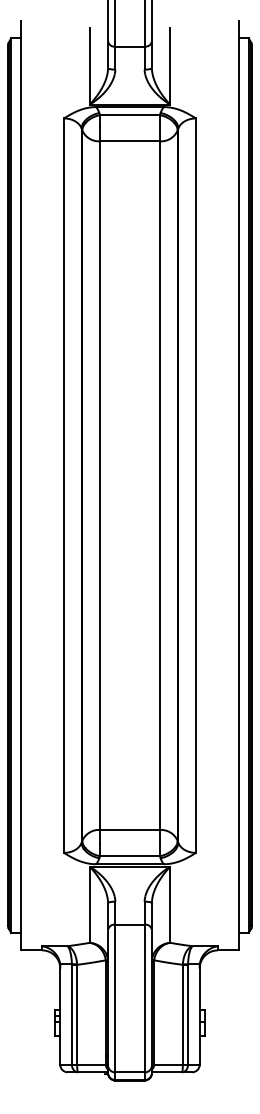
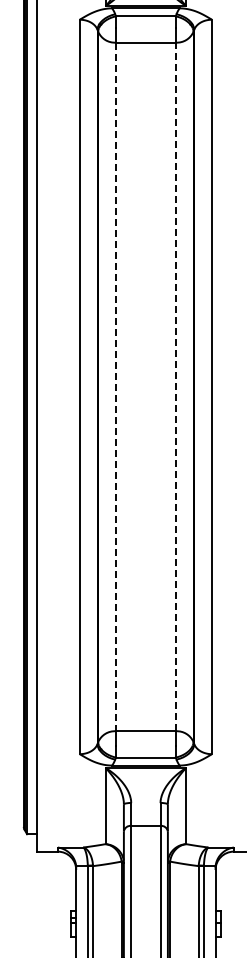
line: (159, 485) -> (175, 386), solid -> dashed
line: (100, 486) -> (116, 387), solid -> dashed

